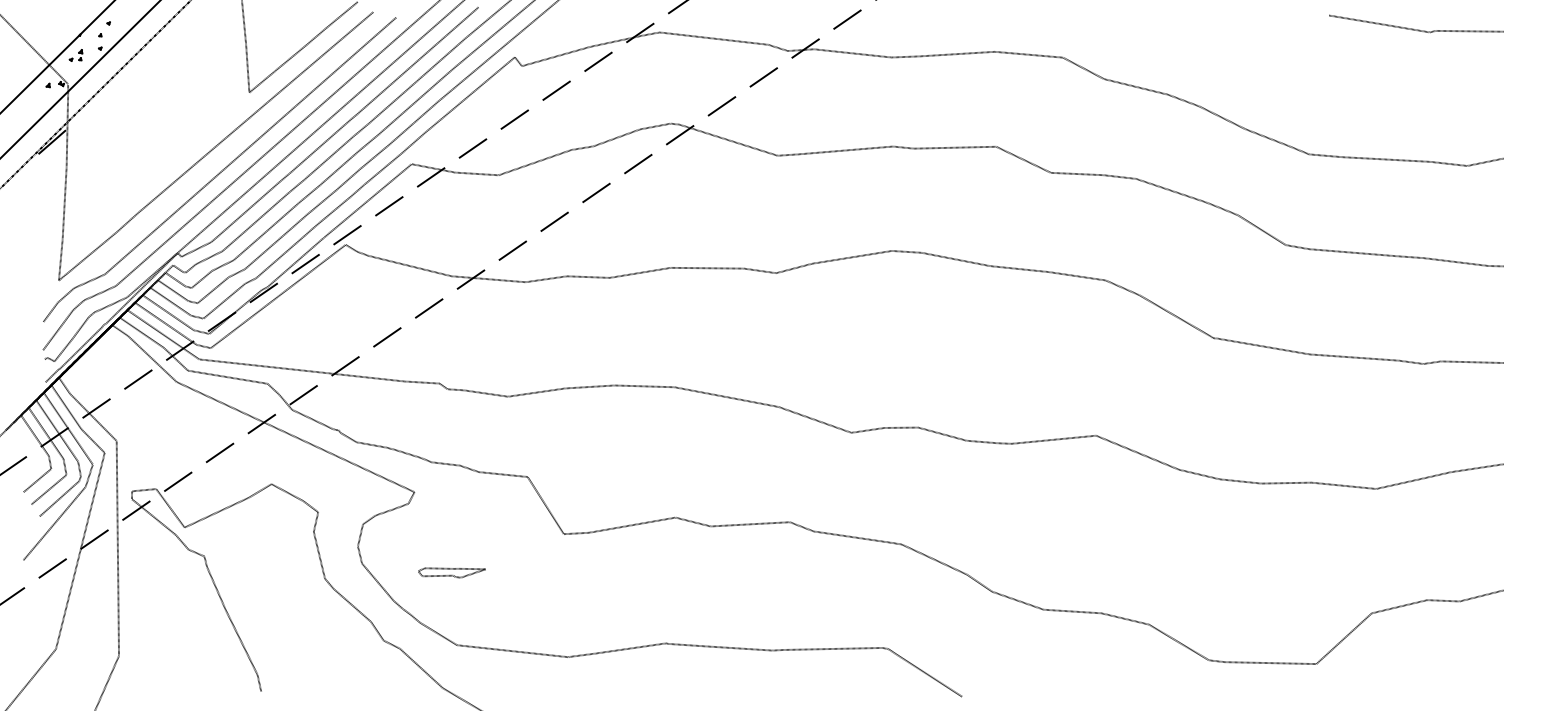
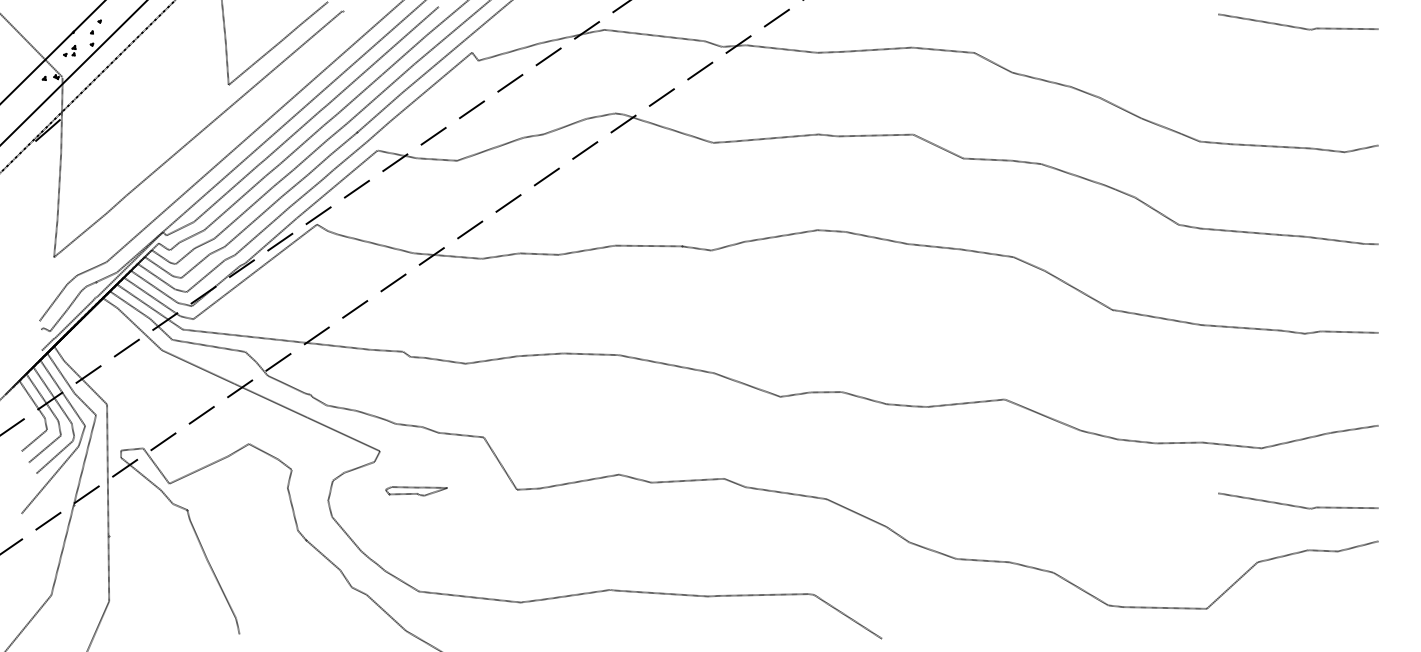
curve: (219, 171) -> (201, 157), removed
curve: (1416, 551) -> (1298, 505), added
part: (452, 573) -> (416, 491), moved

